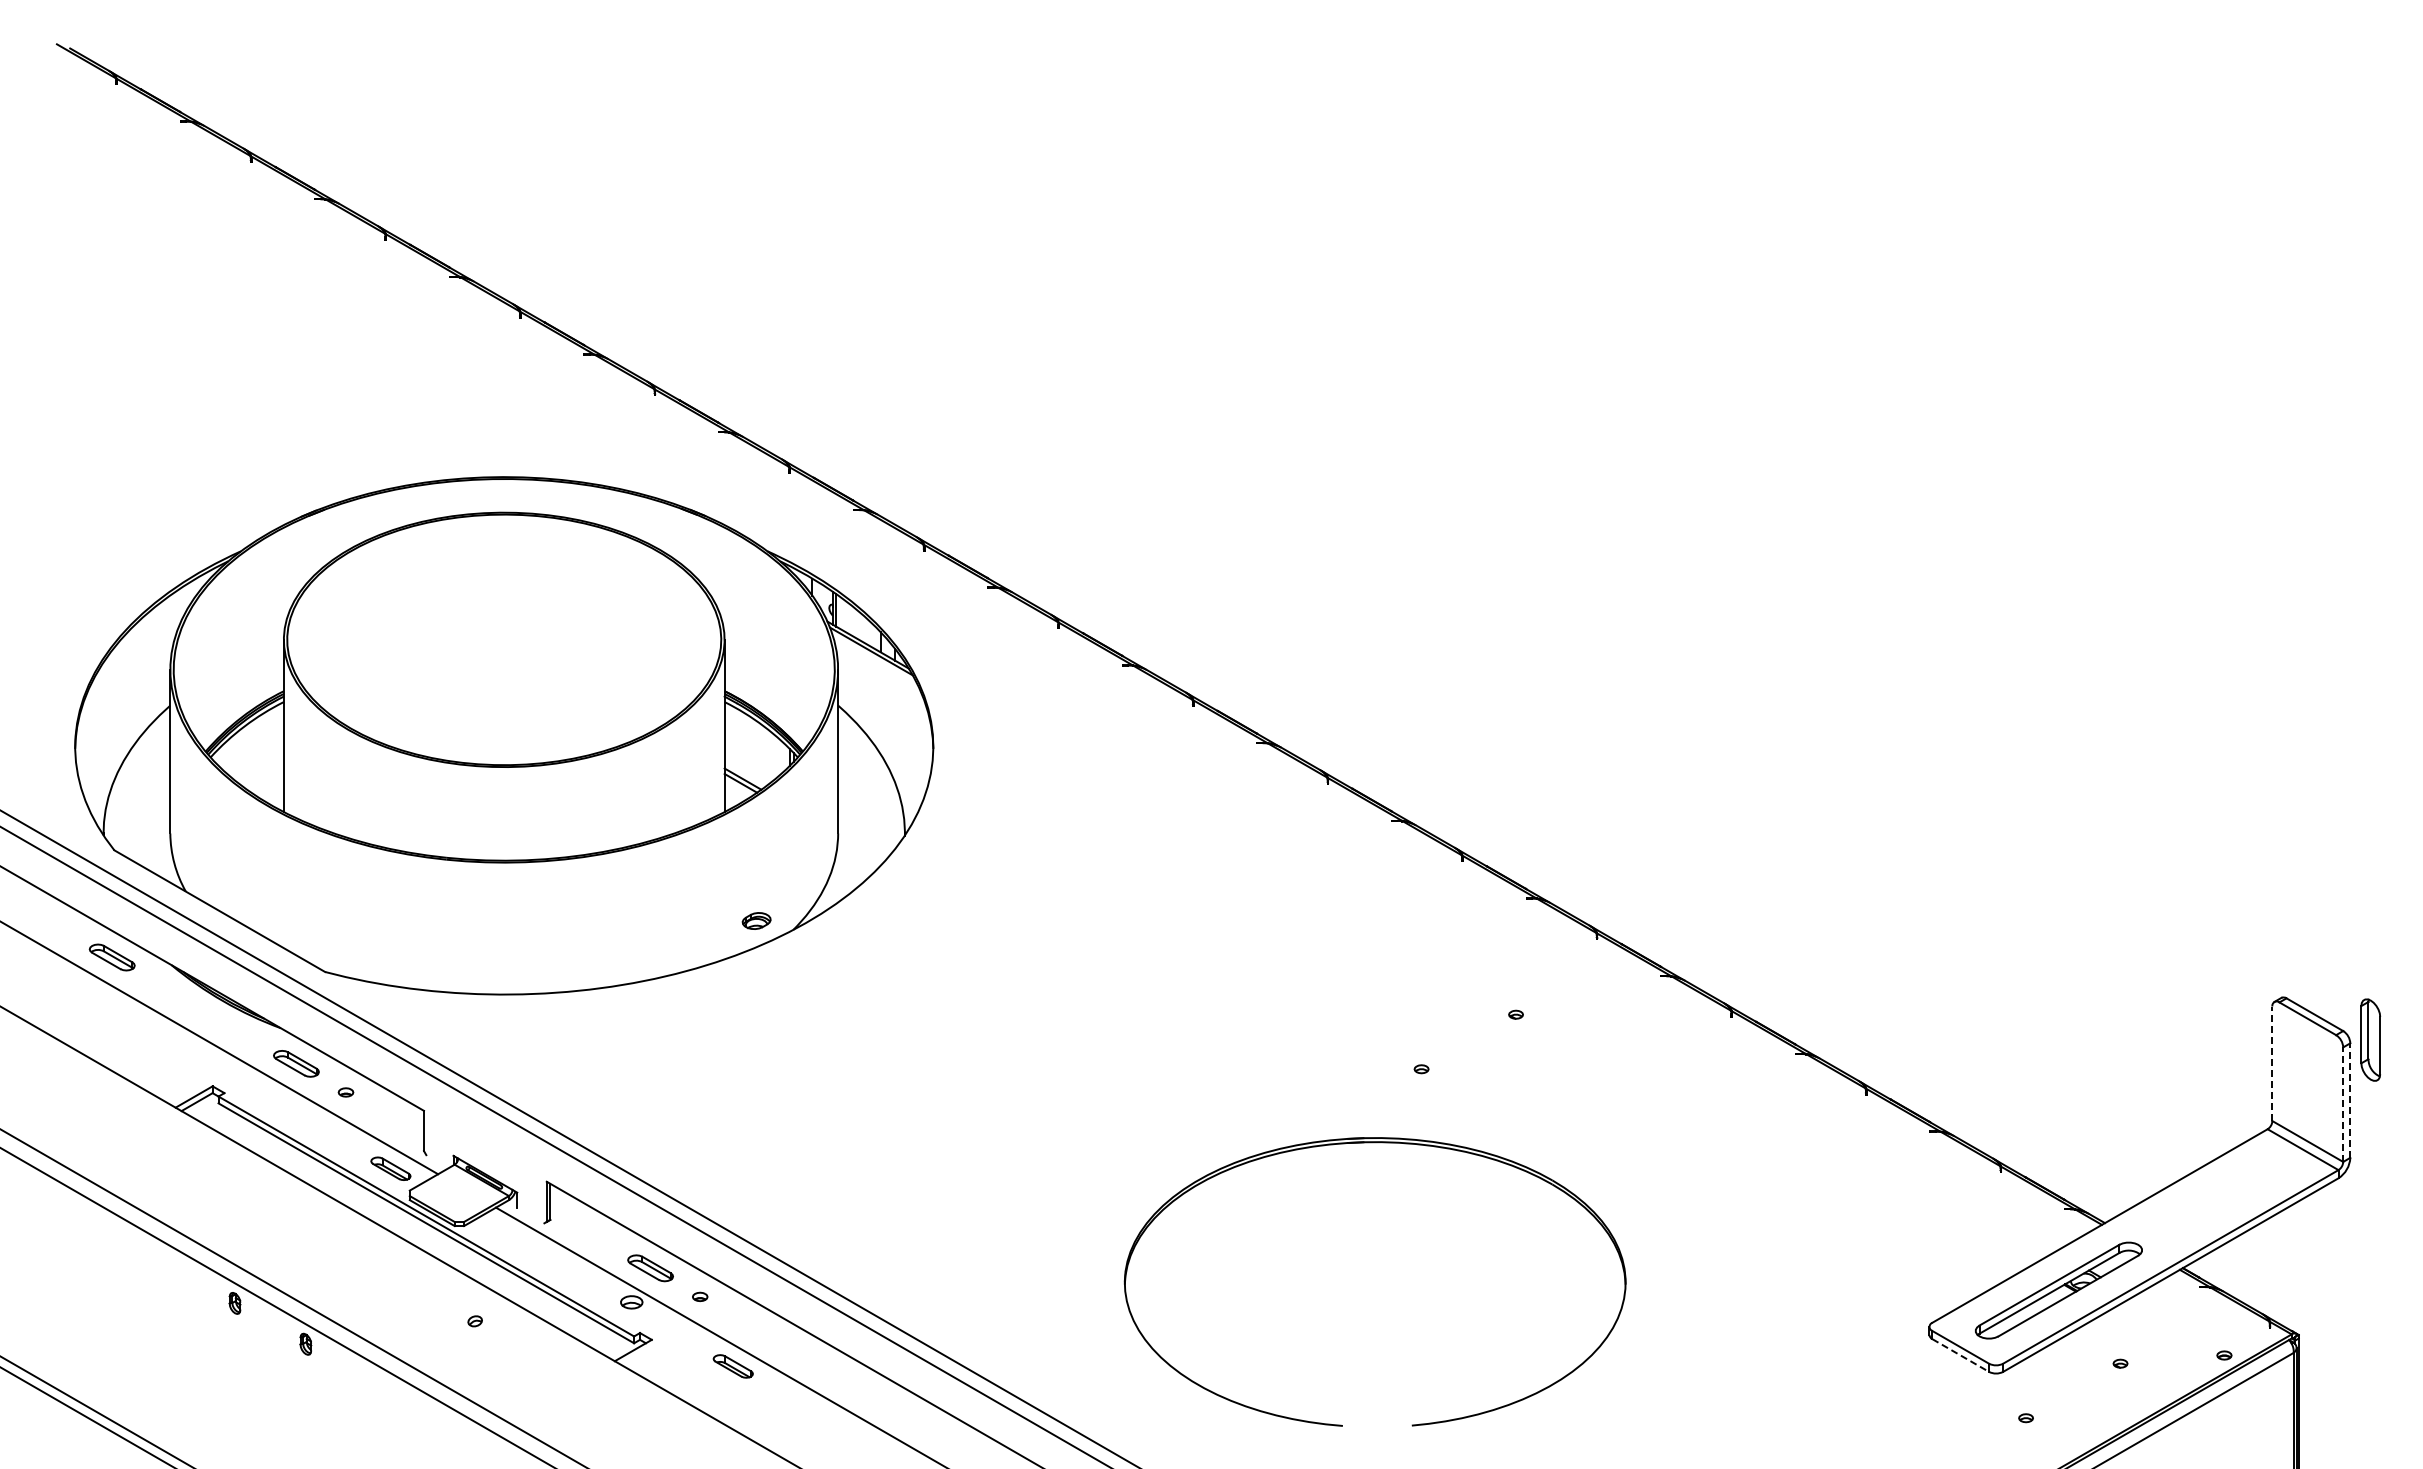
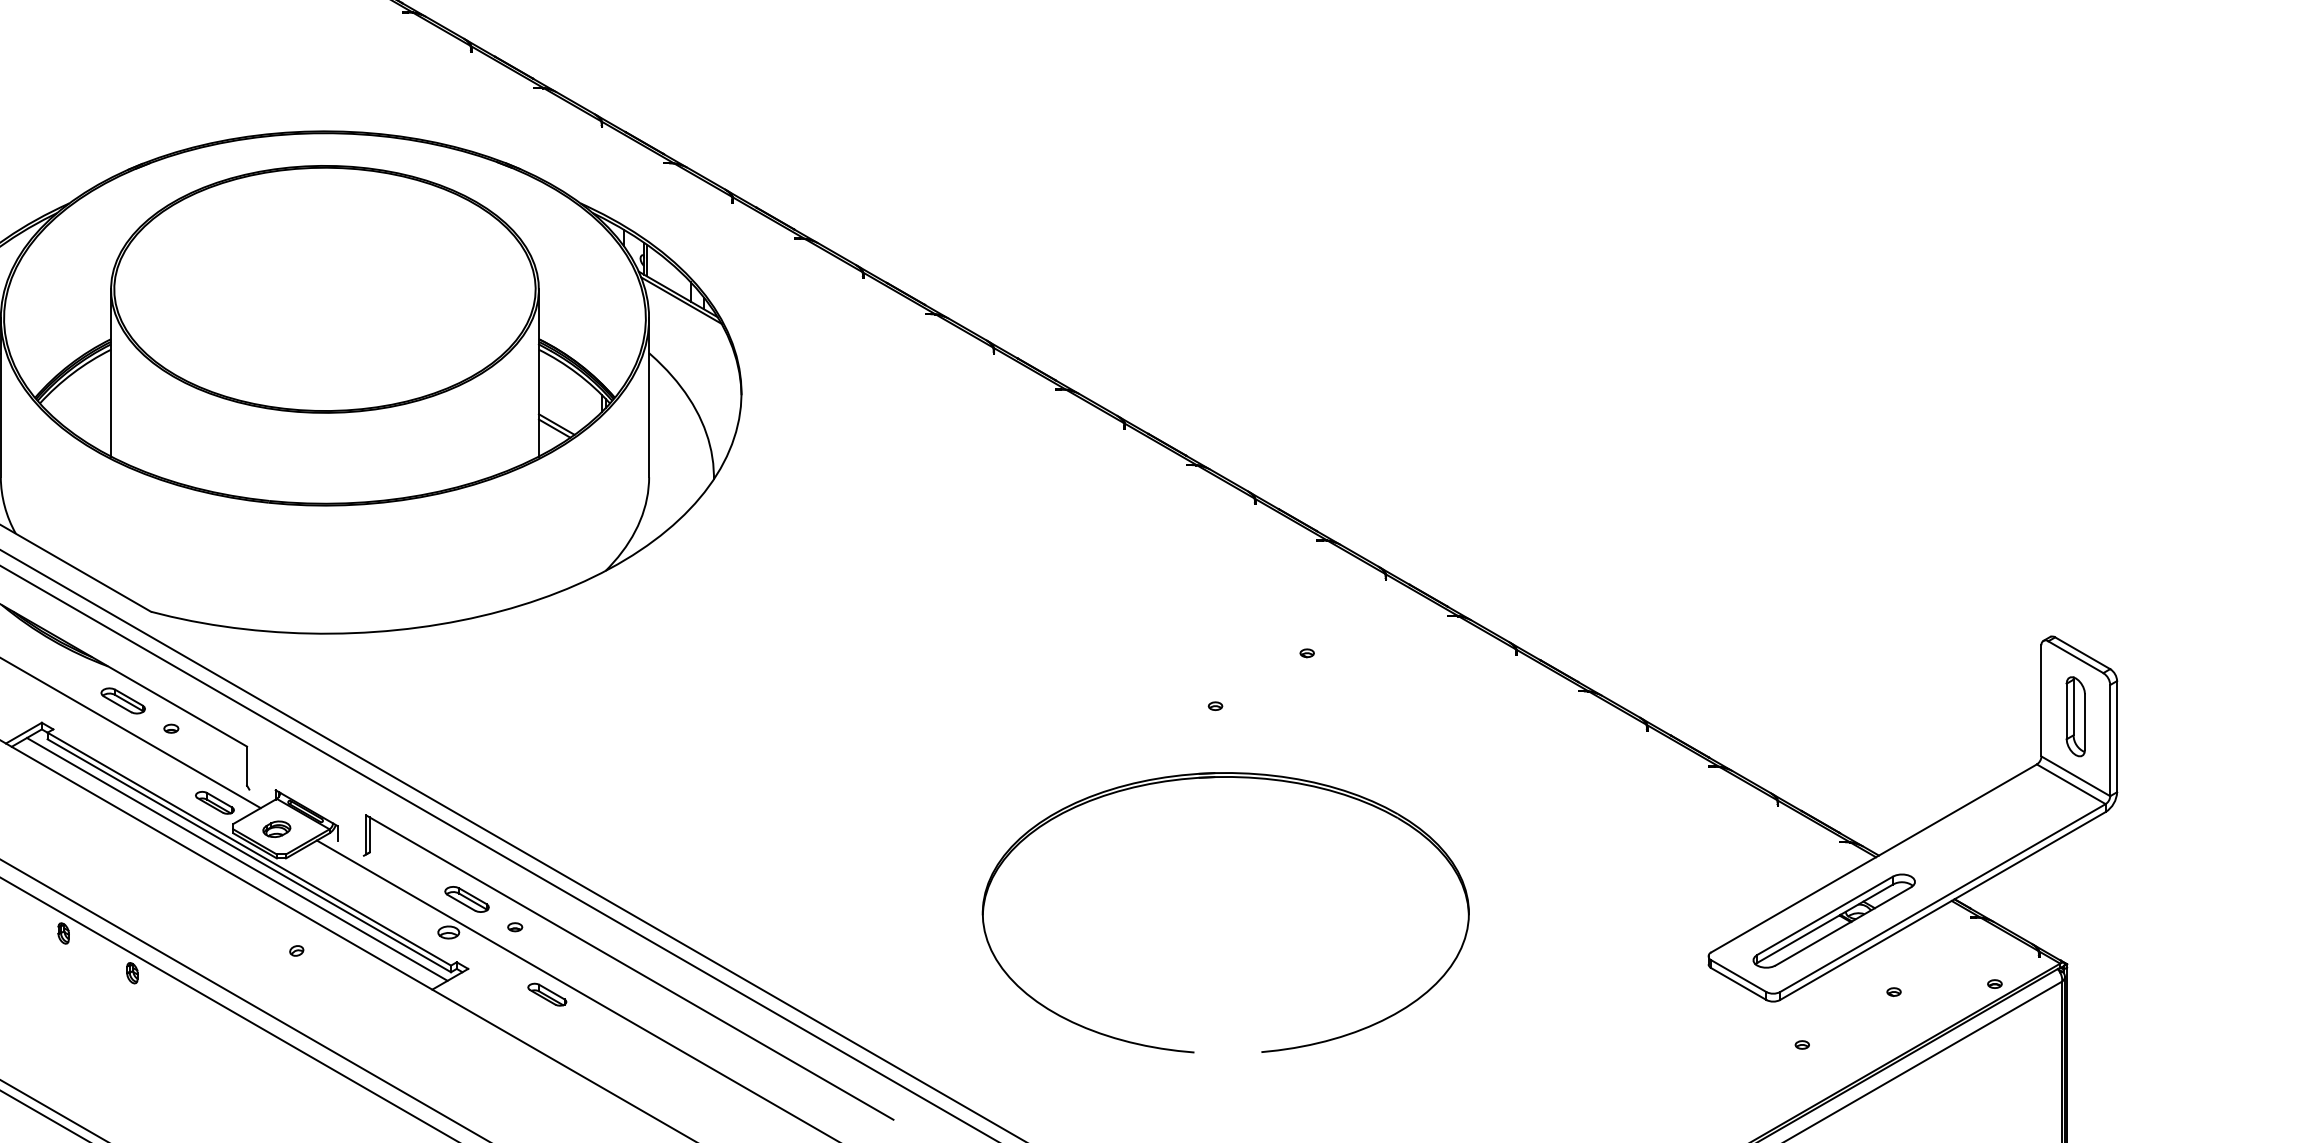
part: (756, 920) -> (276, 828), moved
part: (2370, 1039) -> (2075, 716), moved
line: (2272, 1063) -> (2041, 700), dashed -> solid
line: (2350, 1100) -> (2117, 736), dashed -> solid
line: (2343, 1104) -> (2110, 740), dashed -> solid
part: (1374, 1143) -> (1225, 778), moved
line: (413, 1227) -> (236, 859), added
line: (1960, 1355) -> (1738, 984), dashed -> solid

